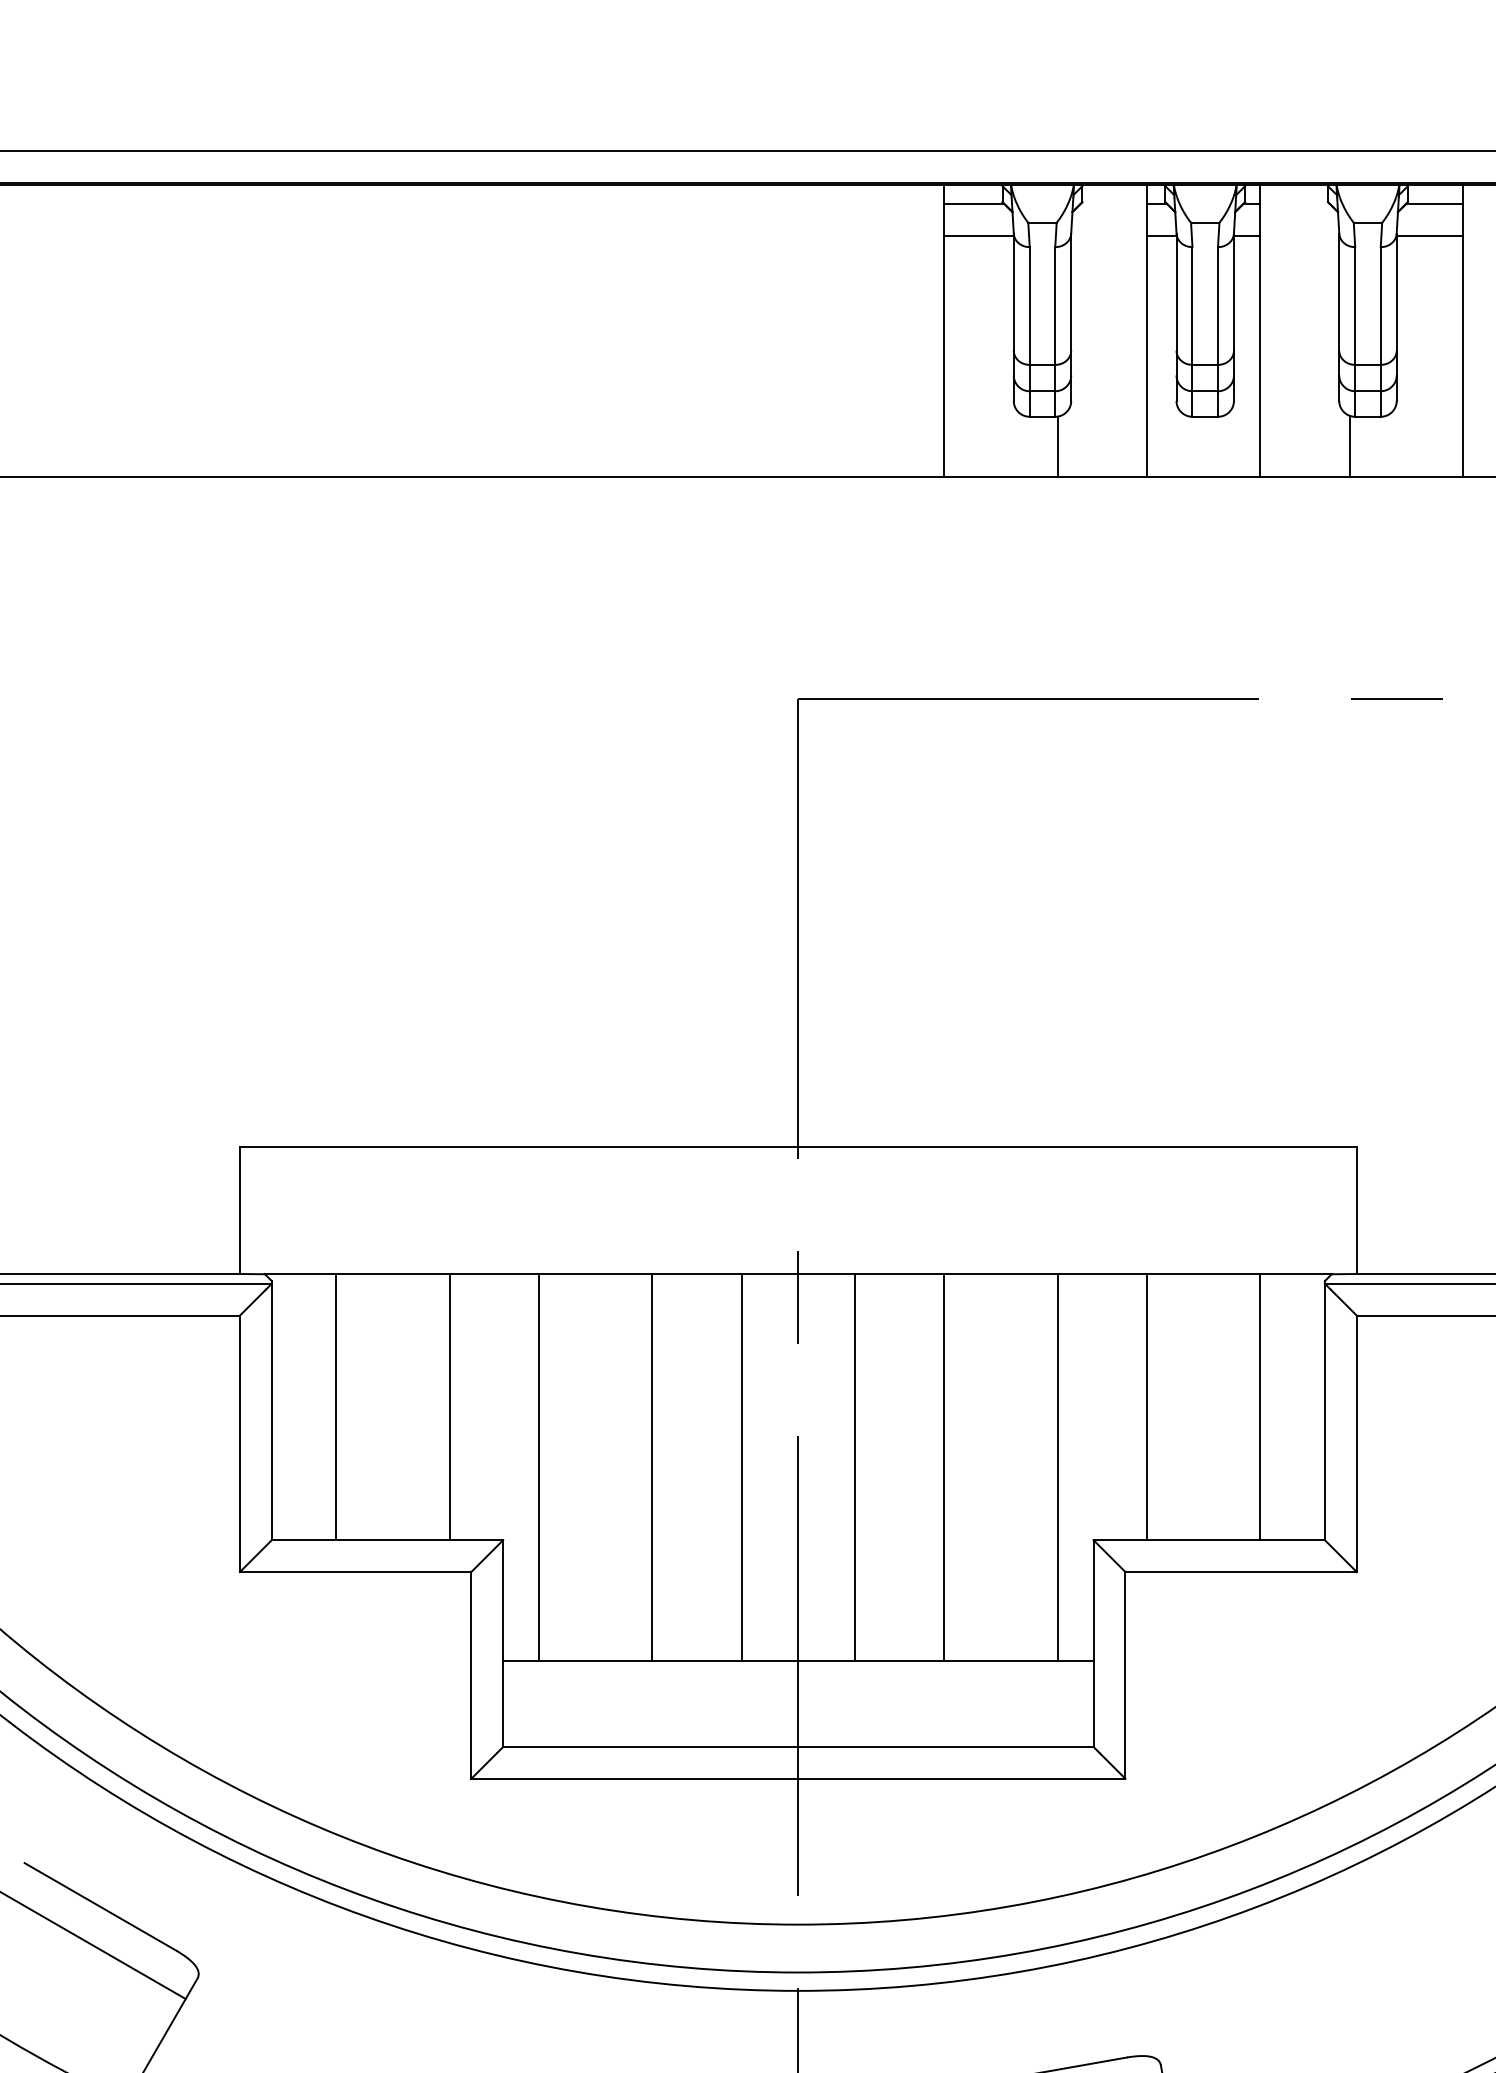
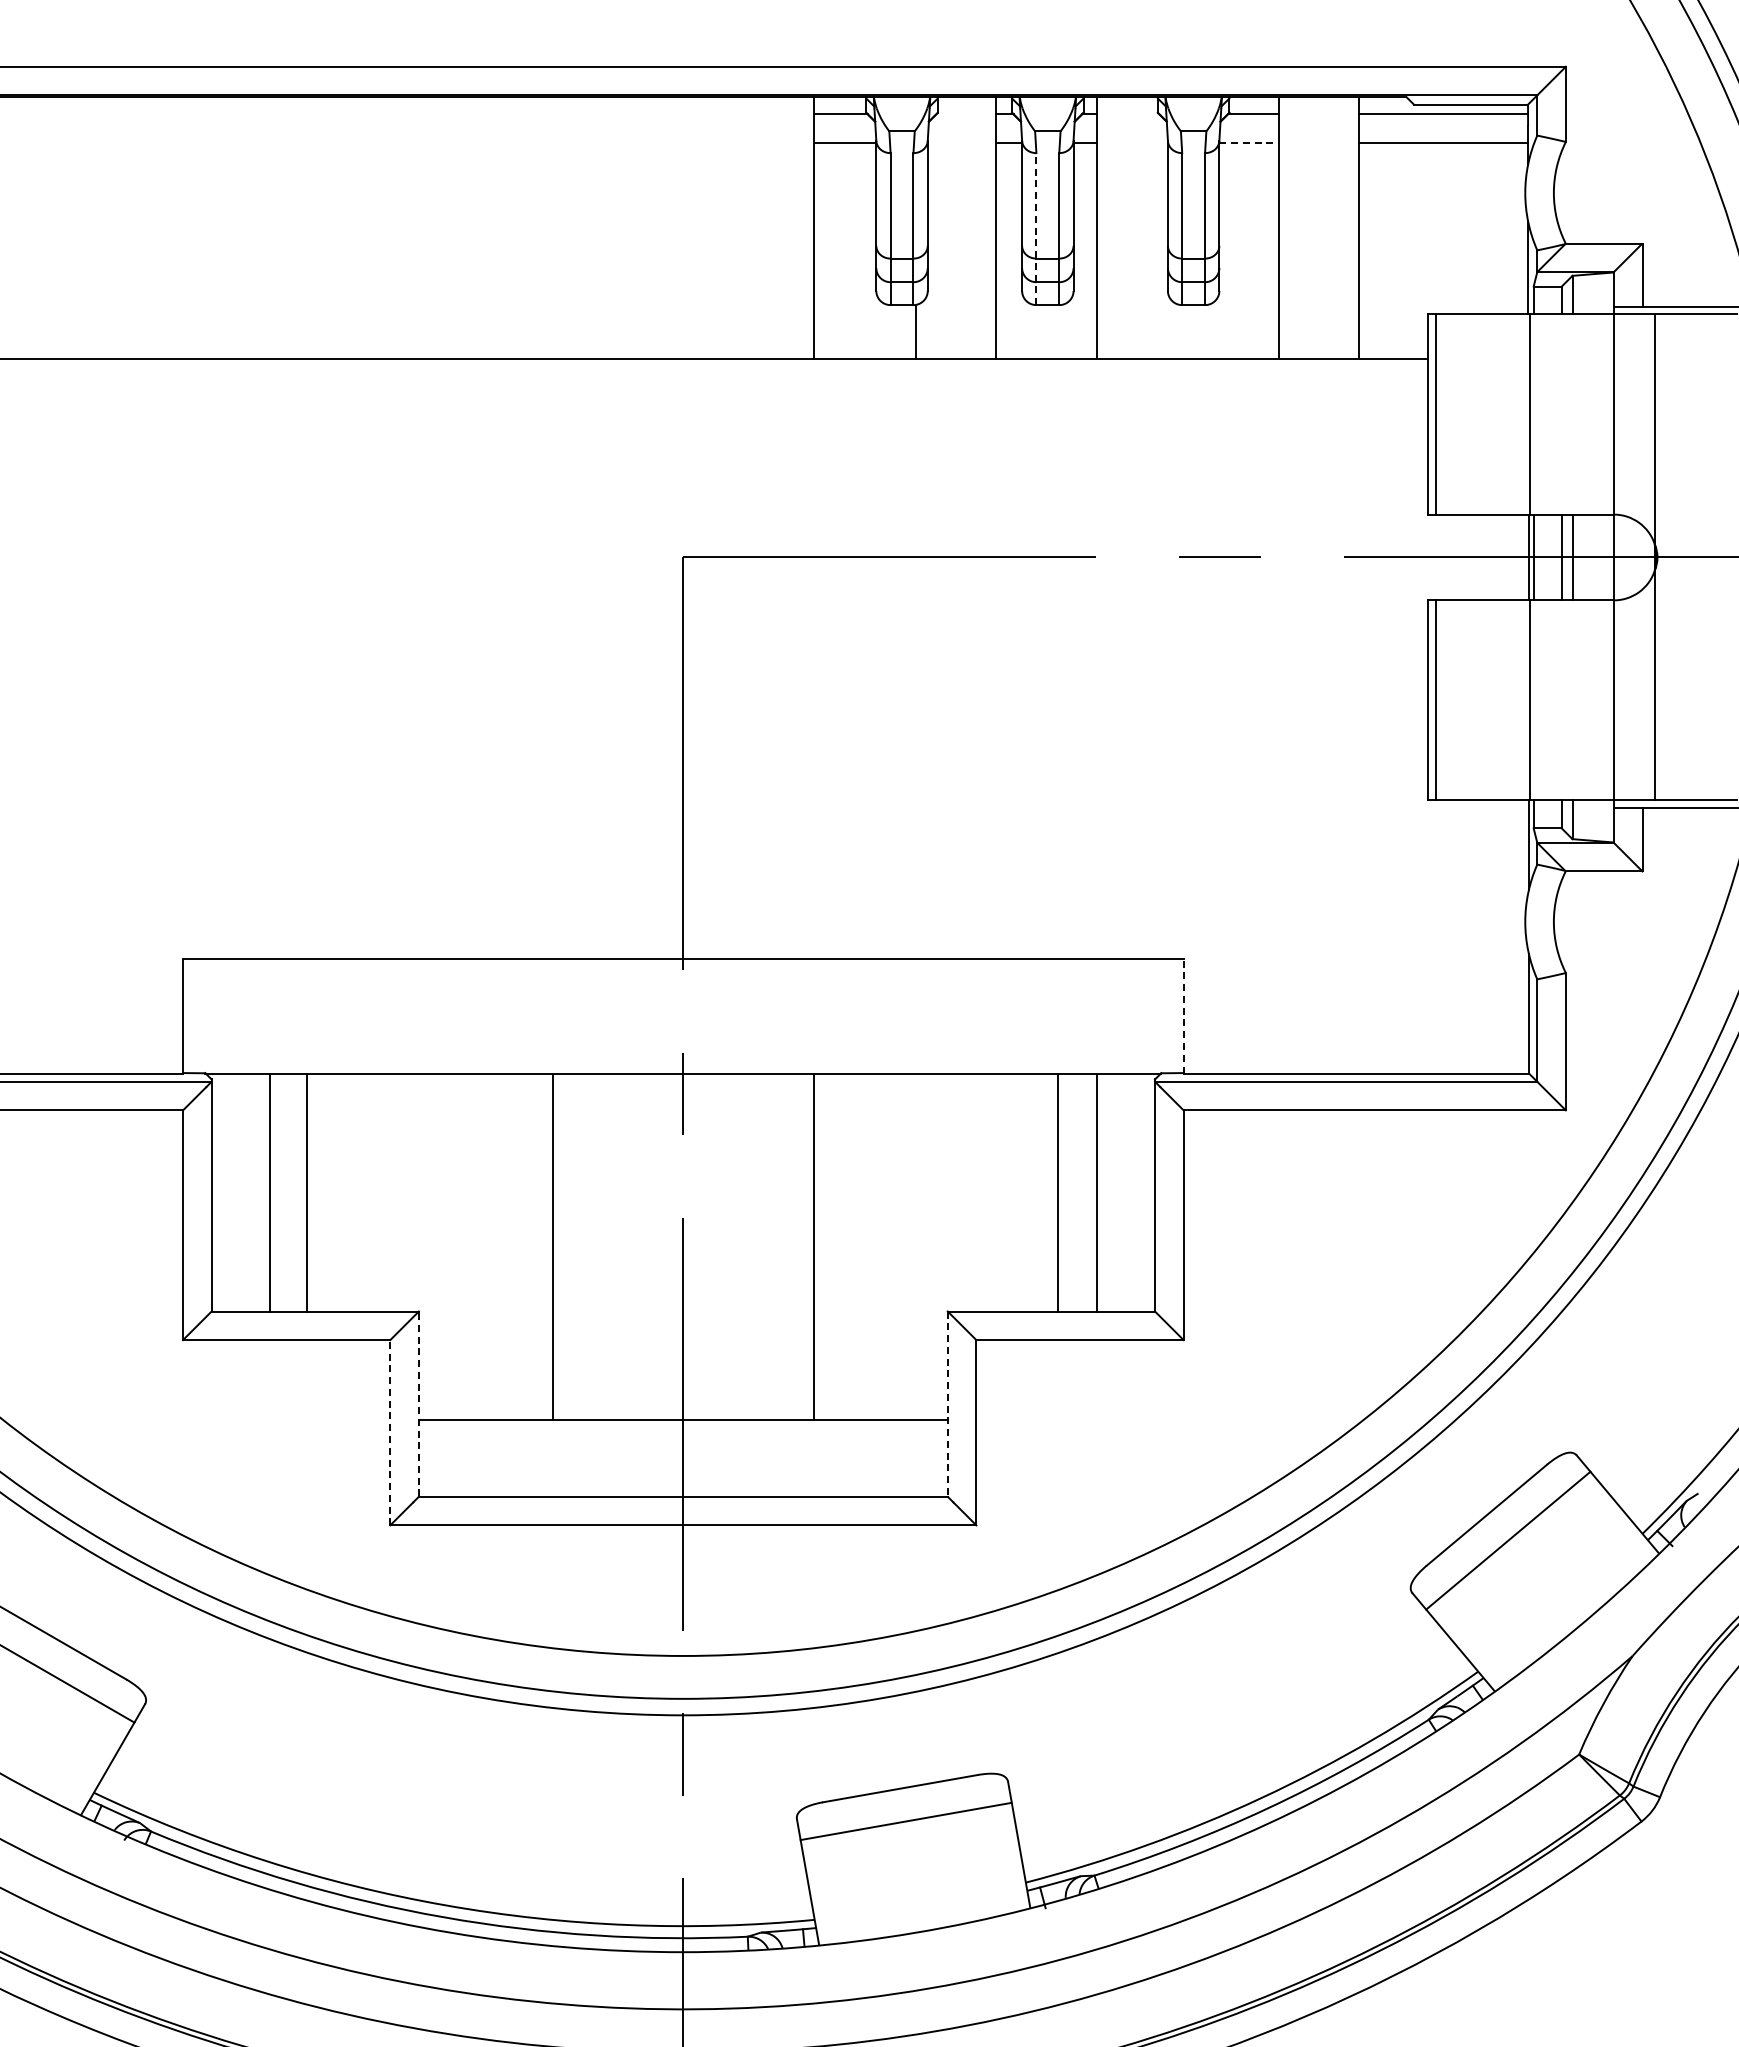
line: (1430, 235) -> (1249, 142), solid -> dashed
line: (1192, 332) -> (1036, 229), solid -> dashed
line: (1349, 446) -> (1177, 331), removed
line: (1356, 1209) -> (1183, 1015), solid -> dashed
line: (450, 1407) -> (307, 1192), moved
line: (1146, 1407) -> (1057, 1192), moved
line: (539, 1467) -> (451, 1246), removed
line: (741, 1467) -> (632, 1246), removed
line: (855, 1467) -> (734, 1246), removed
line: (1057, 1467) -> (915, 1246), removed
line: (502, 1642) -> (418, 1403), solid -> dashed
line: (1093, 1643) -> (947, 1404), solid -> dashed
line: (471, 1675) -> (390, 1432), solid -> dashed

